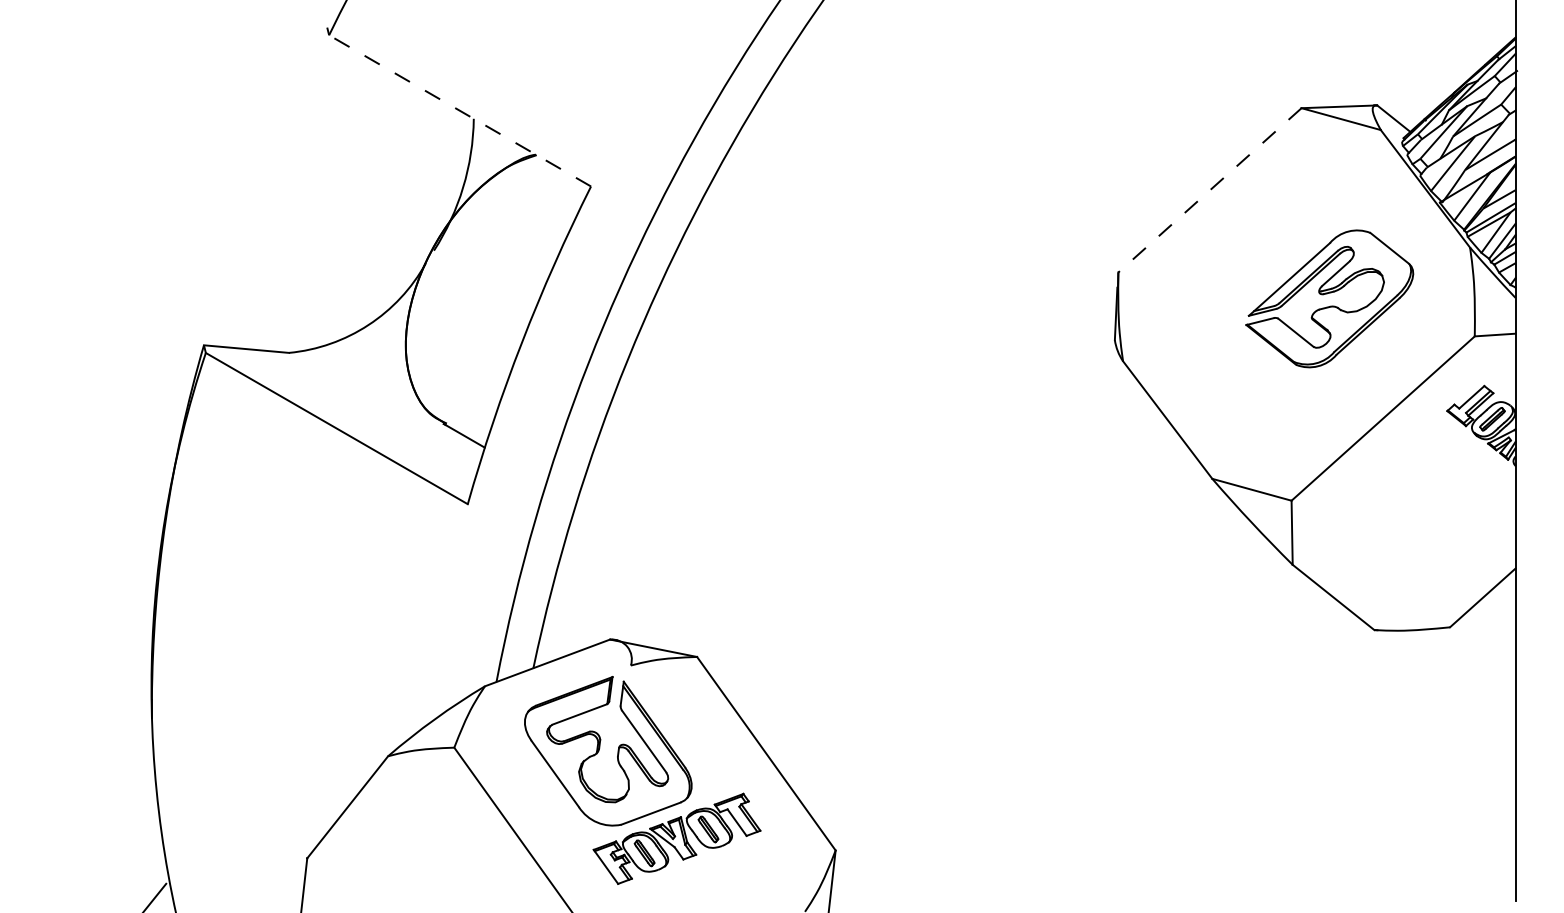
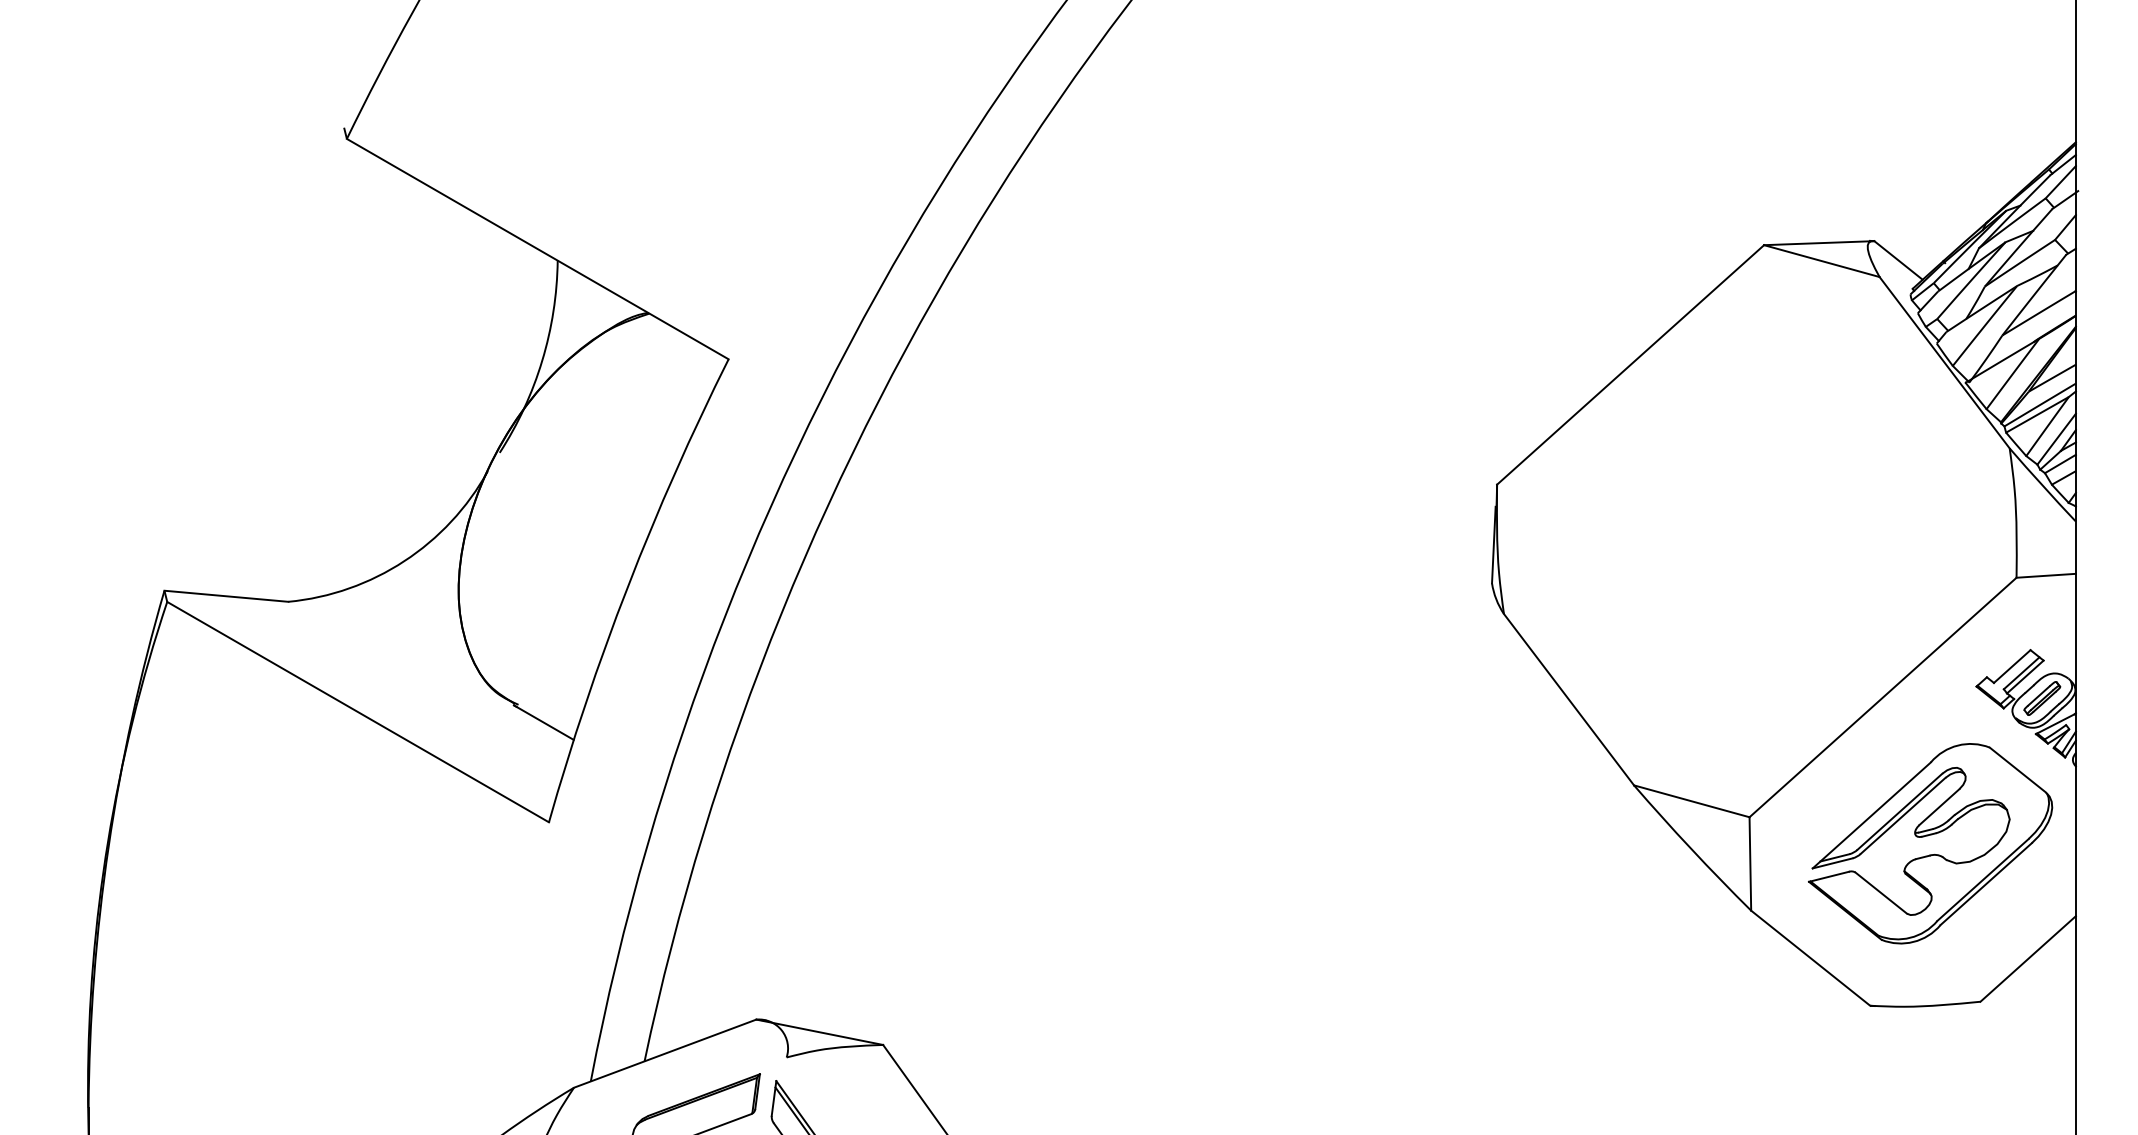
line: (459, 110) -> (536, 248), dashed -> solid
line: (1209, 190) -> (1629, 365), dashed -> solid
part: (1329, 298) -> (1930, 843), moved

